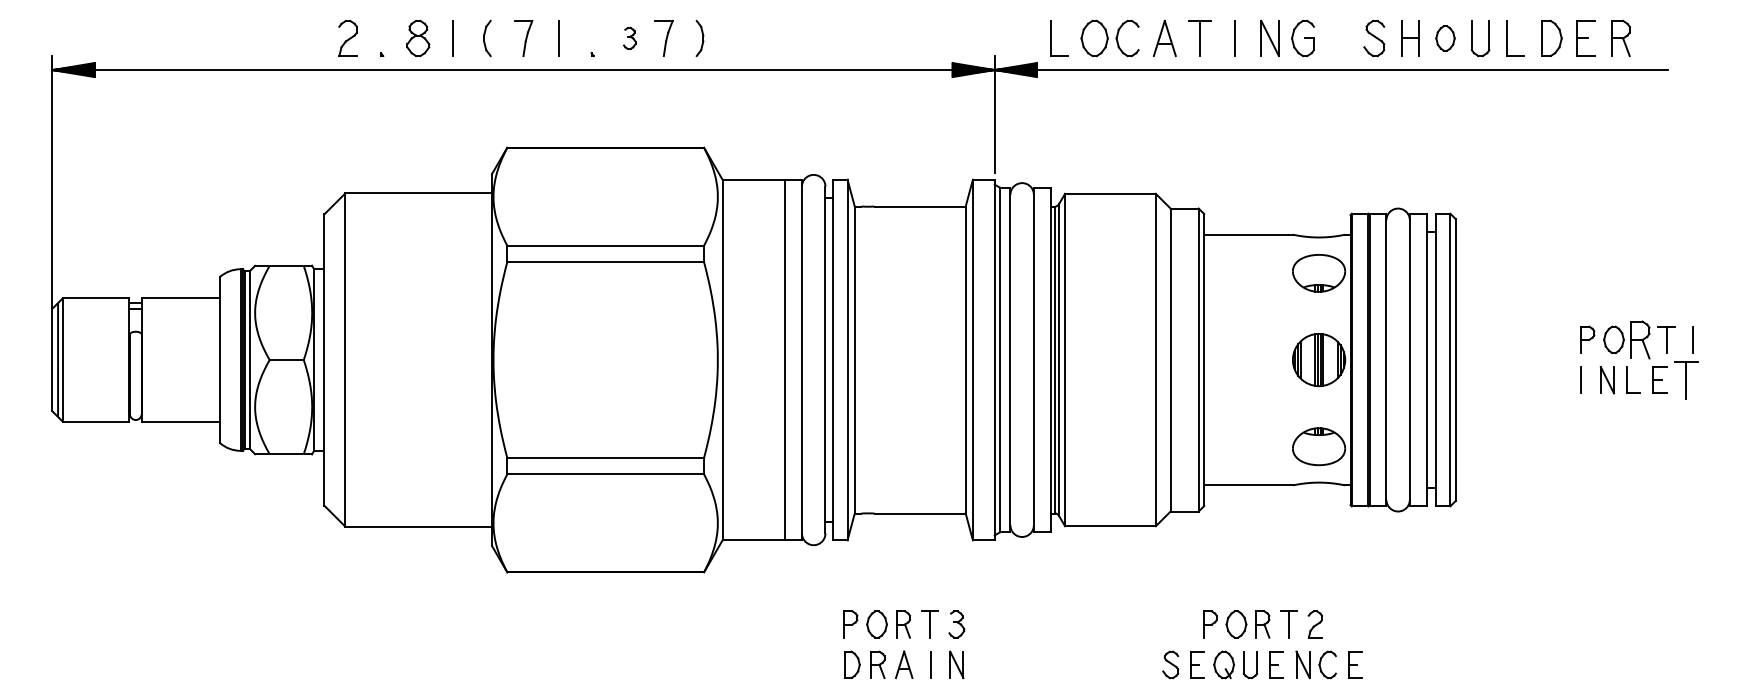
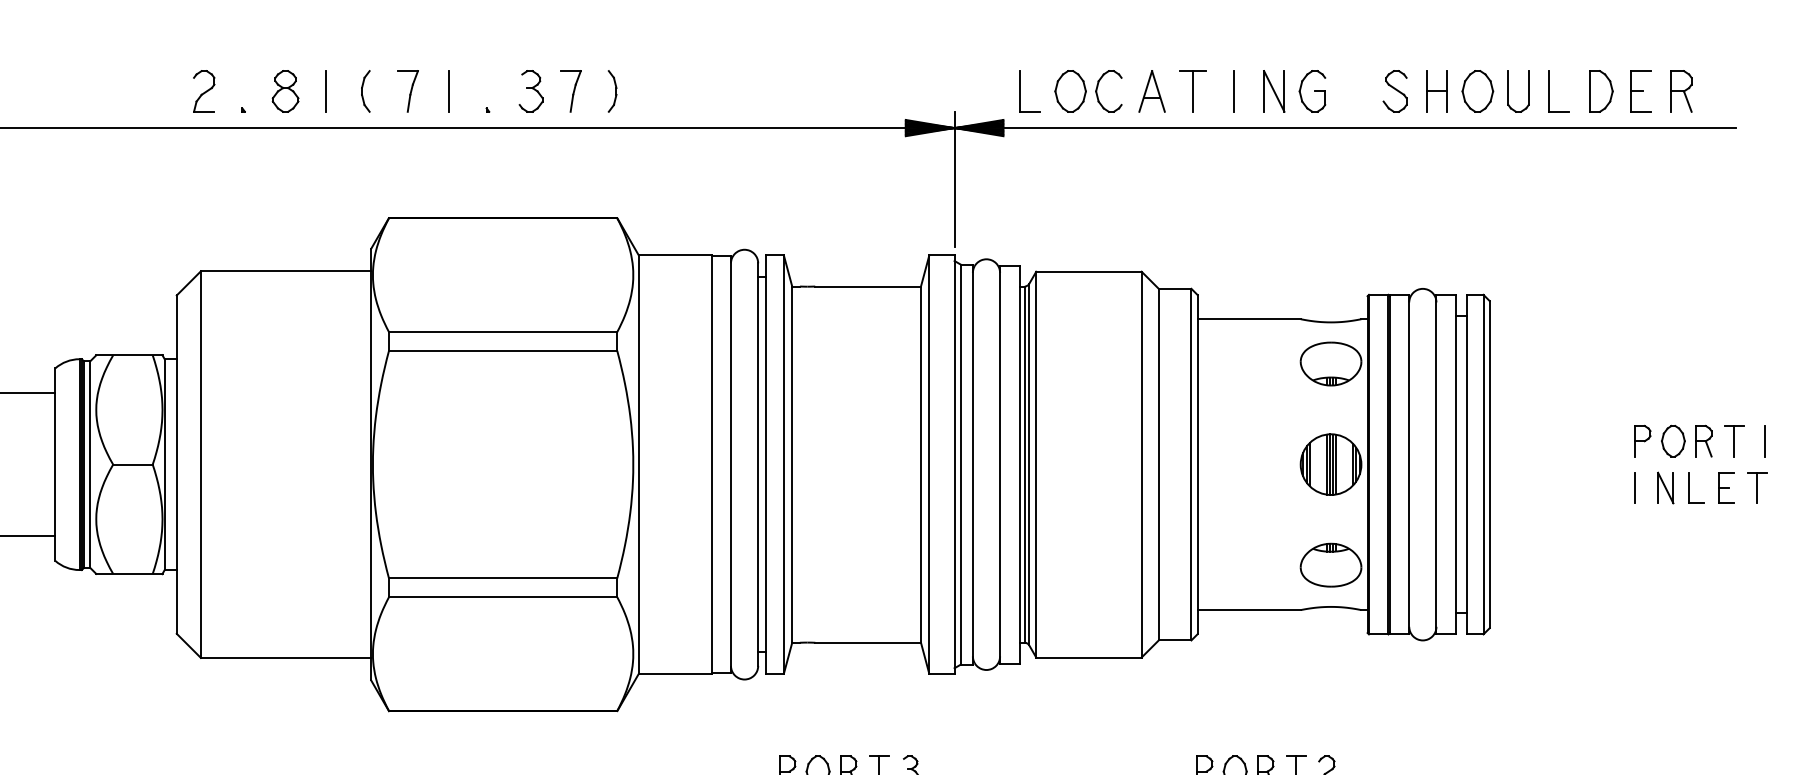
part: (629, 38) -> (530, 91), size x1.67
part: (1445, 38) -> (1477, 91), size x1.43
part: (1640, 339) -> (1704, 440), size x0.71
part: (1686, 379) -> (1757, 487), size x0.71

